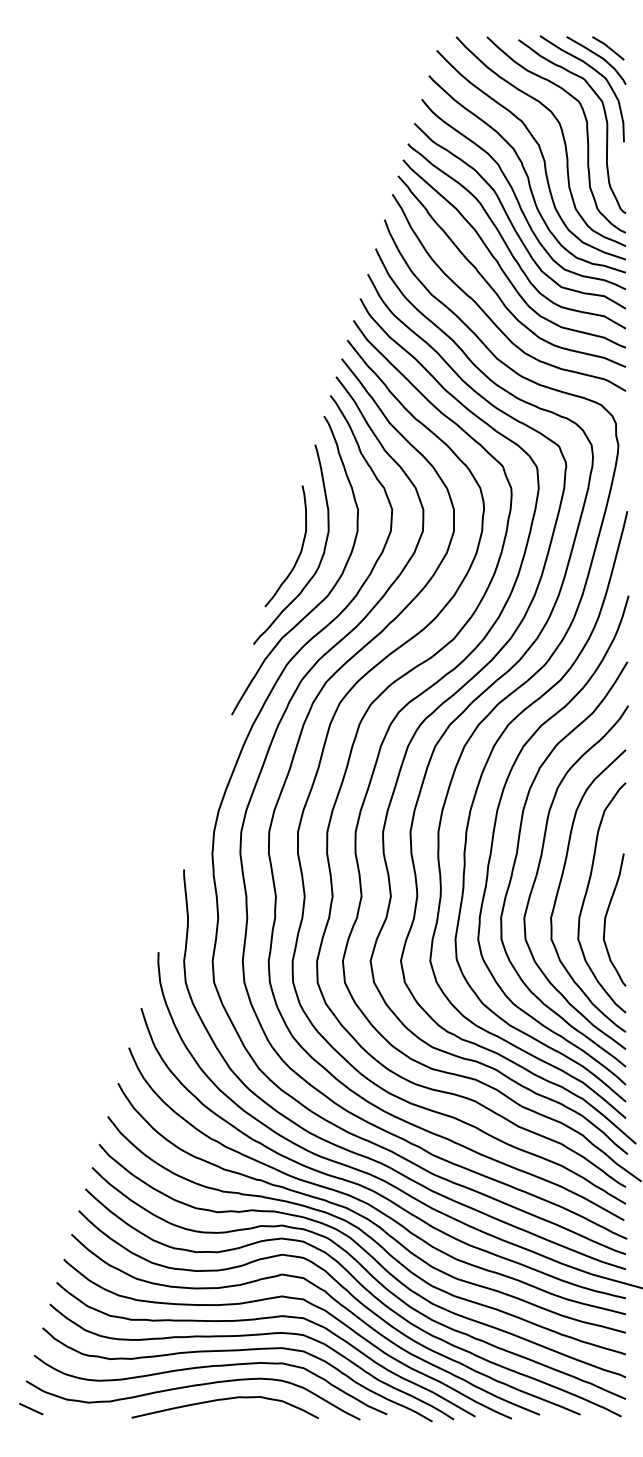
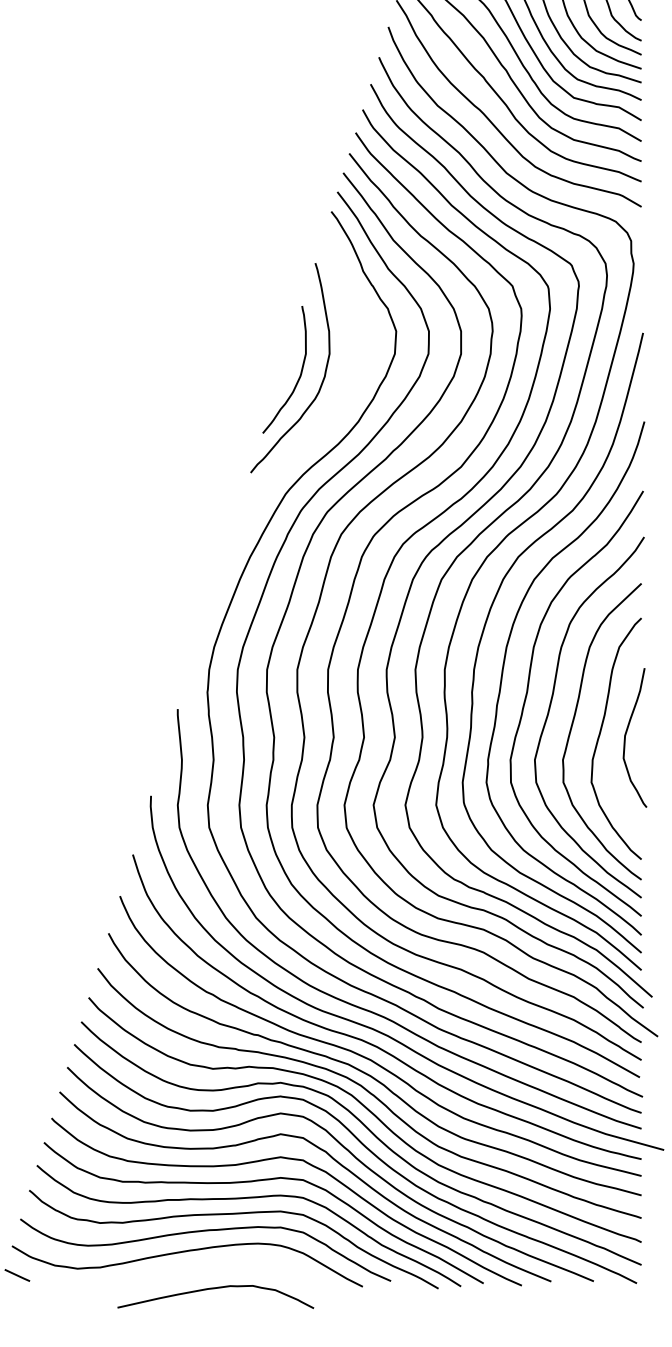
curve: (331, 588) -> (332, 414), removed
curve: (606, 918) -> (626, 736), moved
curve: (224, 1400) -> (214, 1289), moved

